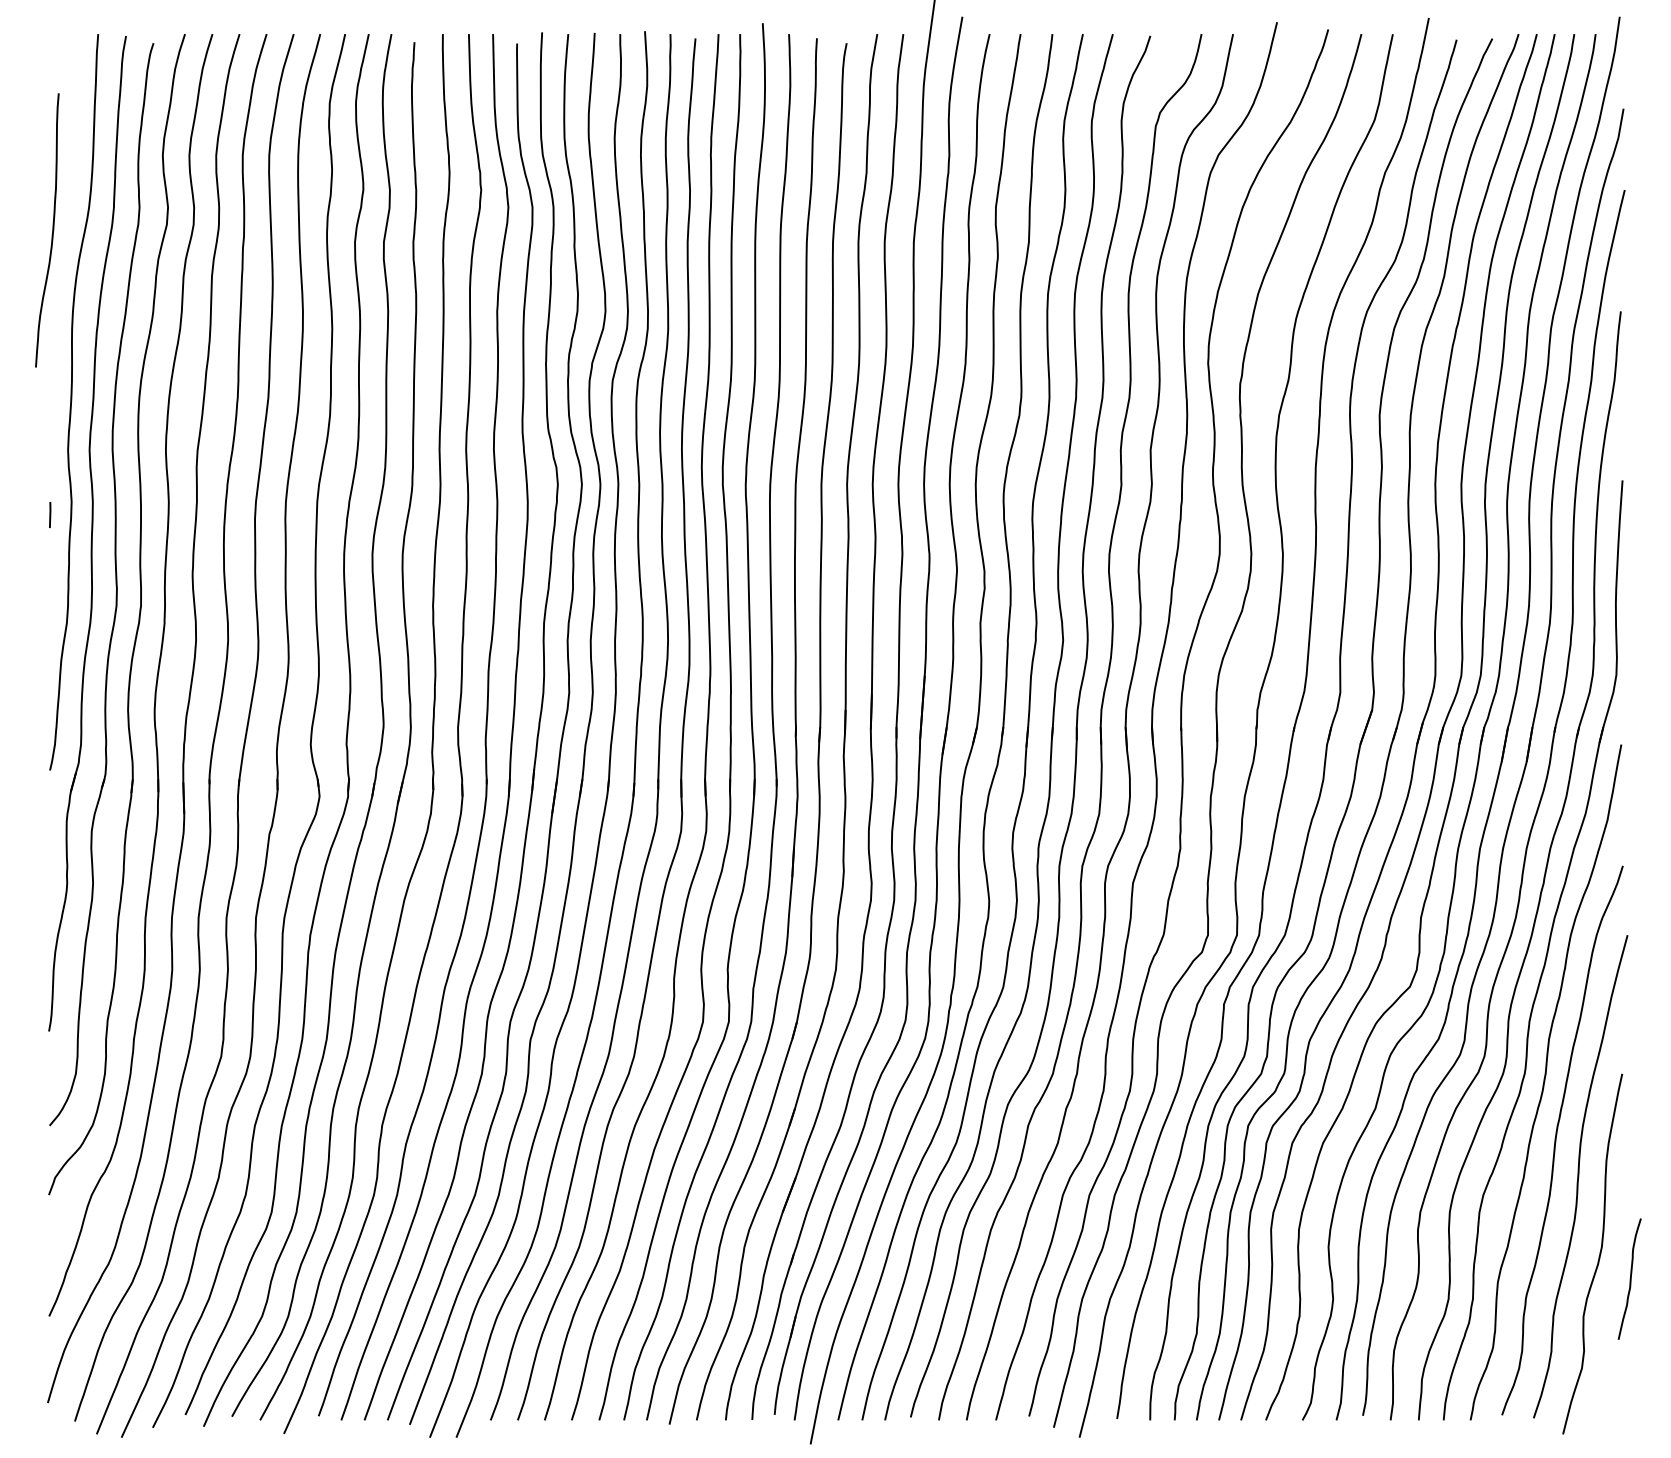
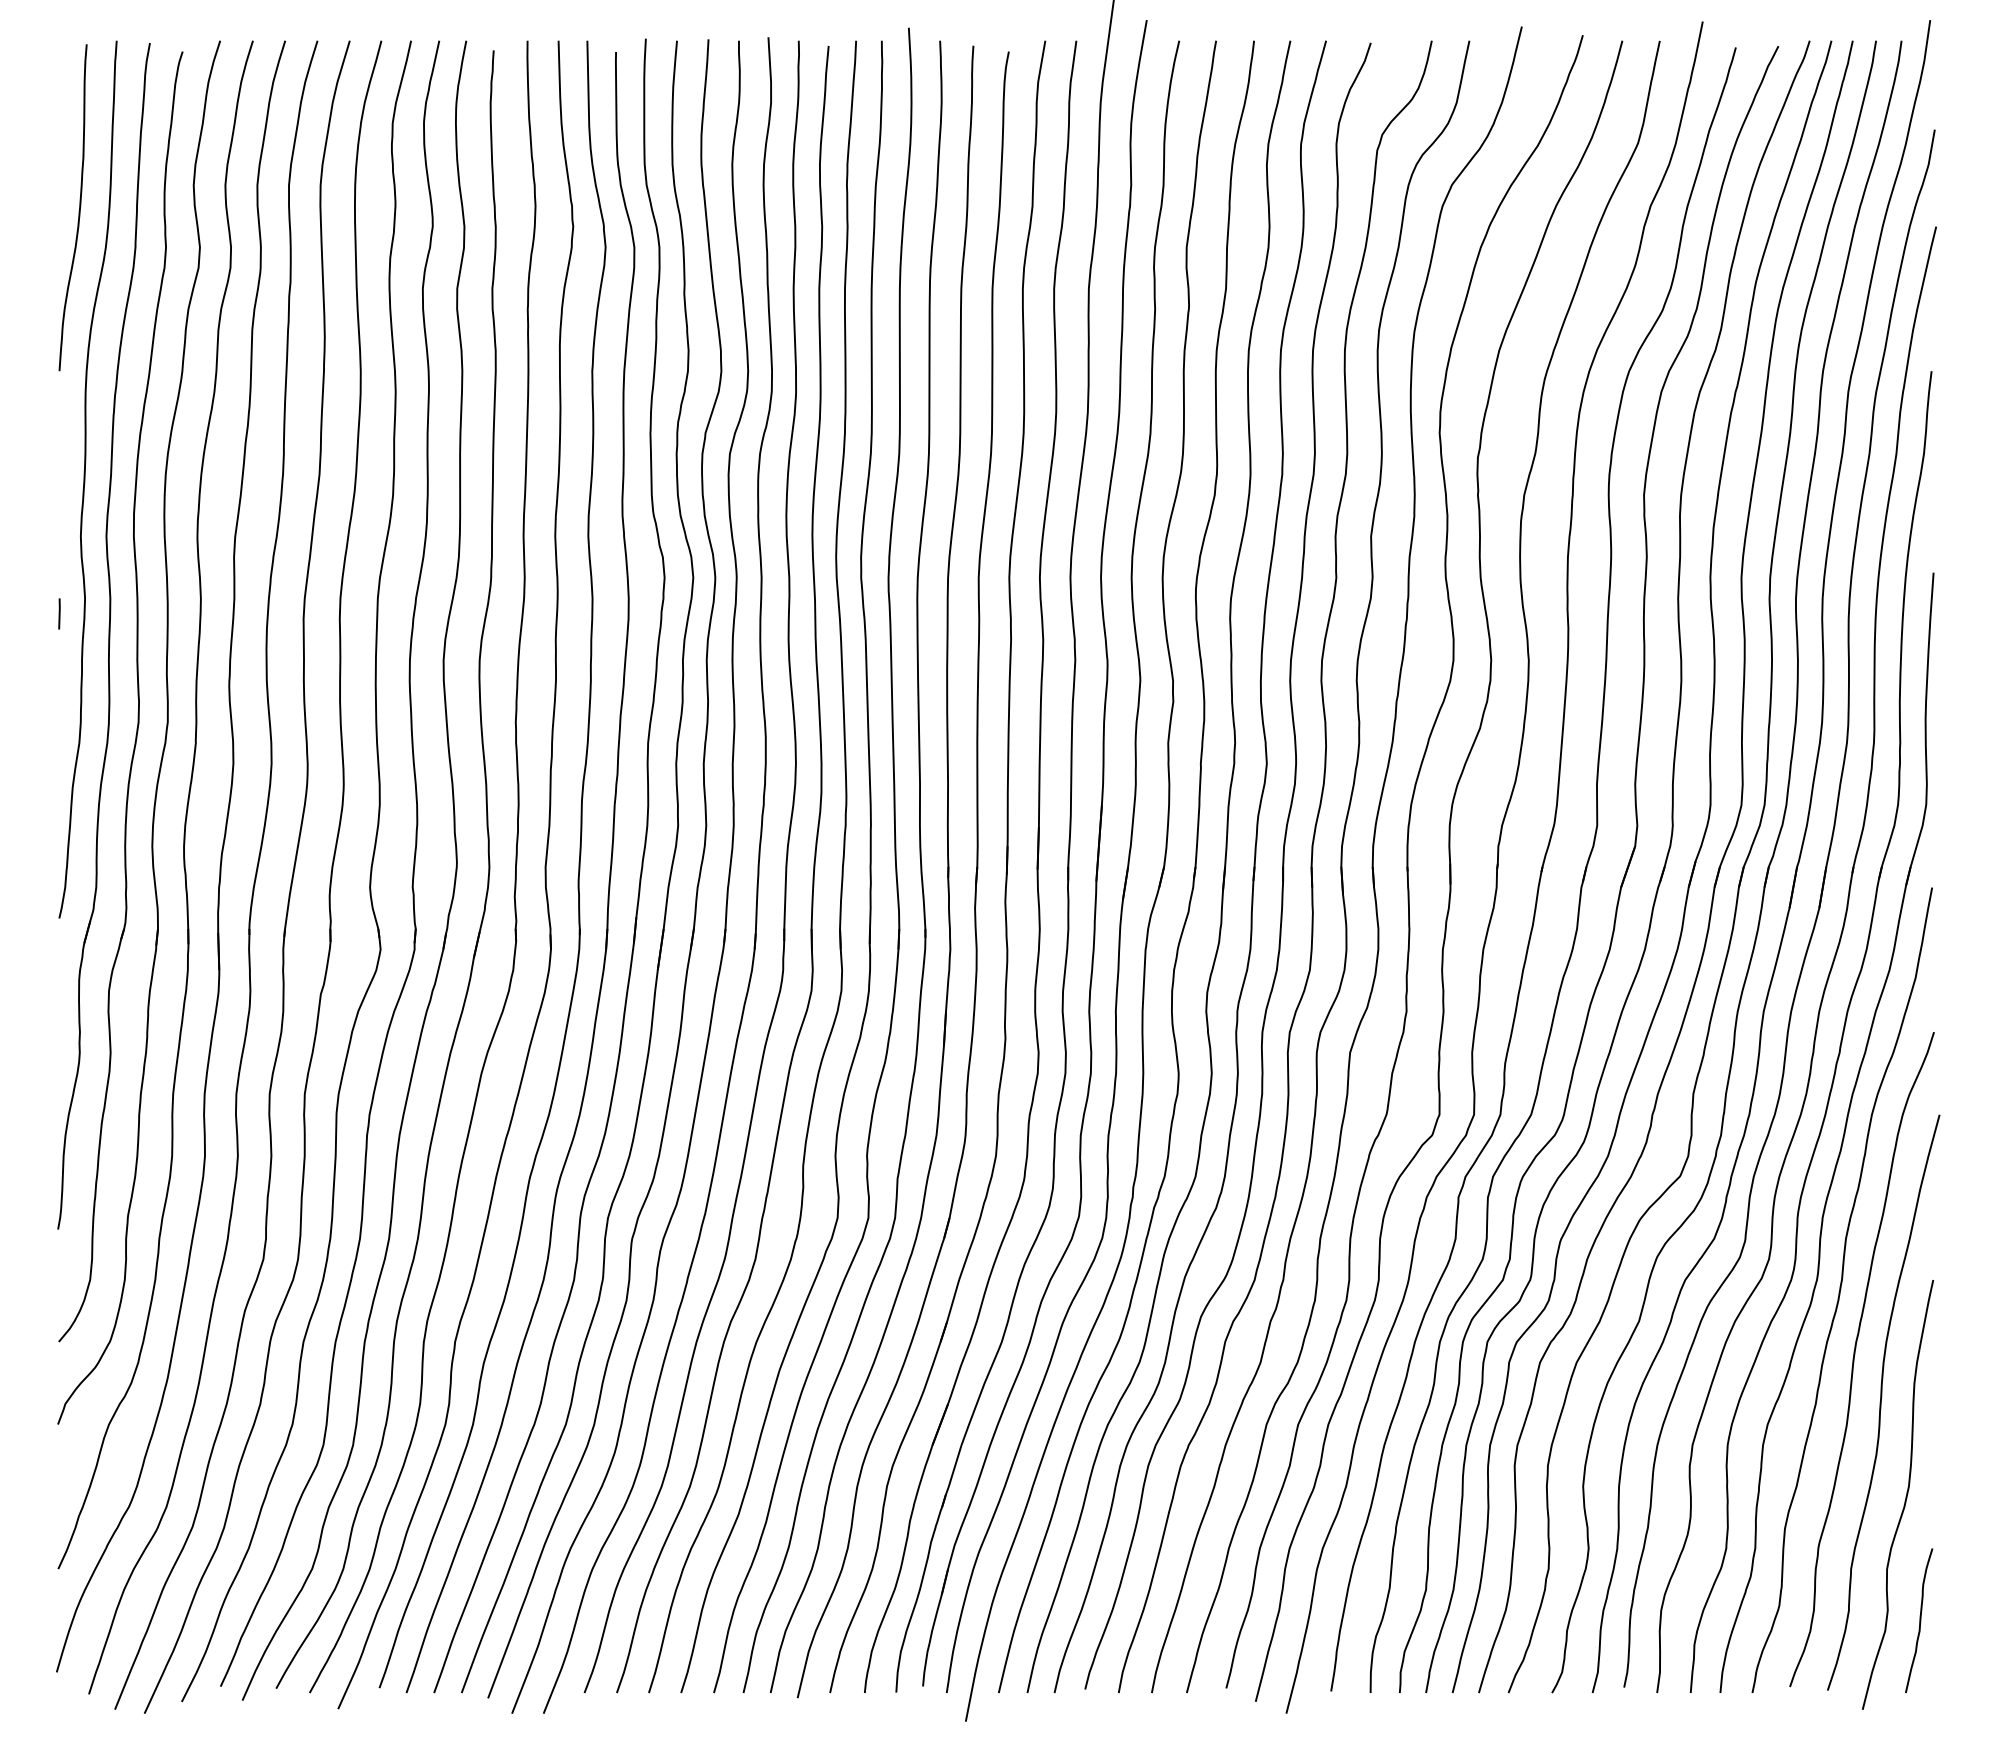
curve: (51, 232) -> (78, 210), moved
curve: (1630, 1278) -> (1919, 1620), moved

